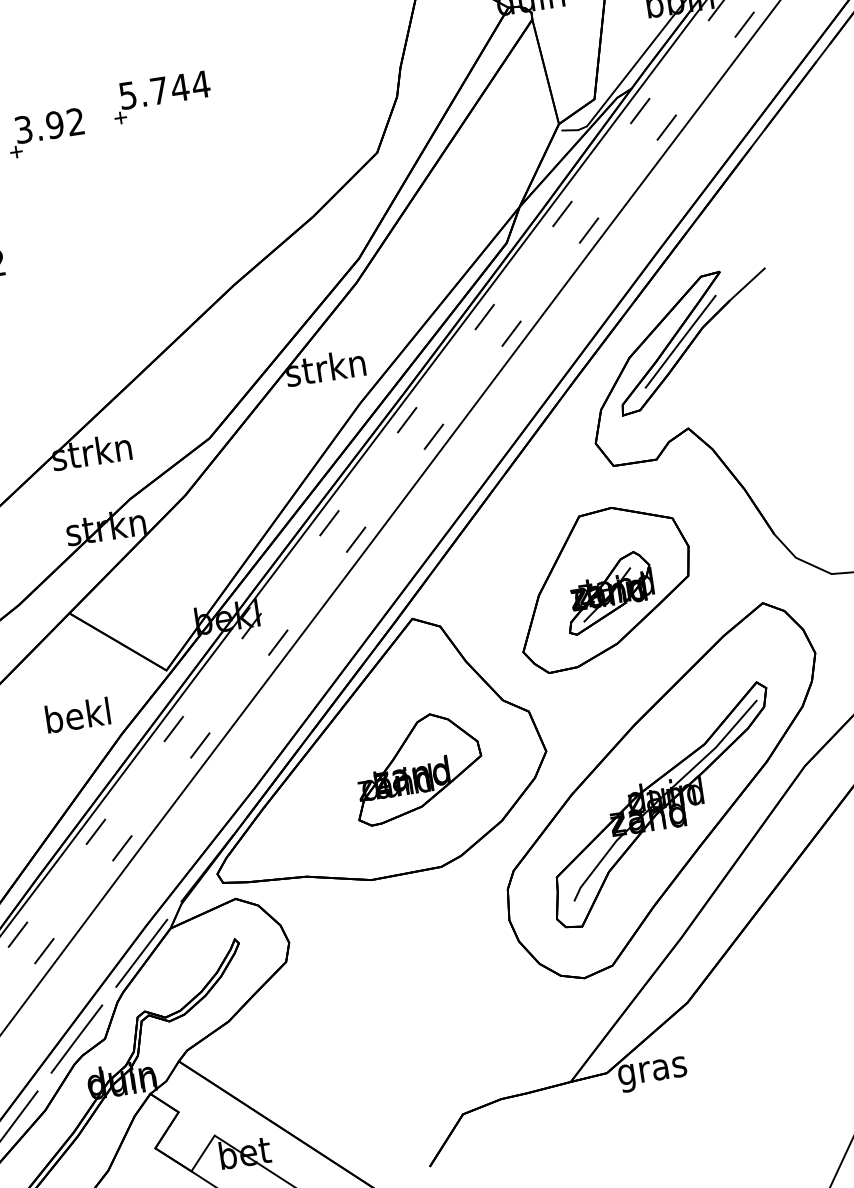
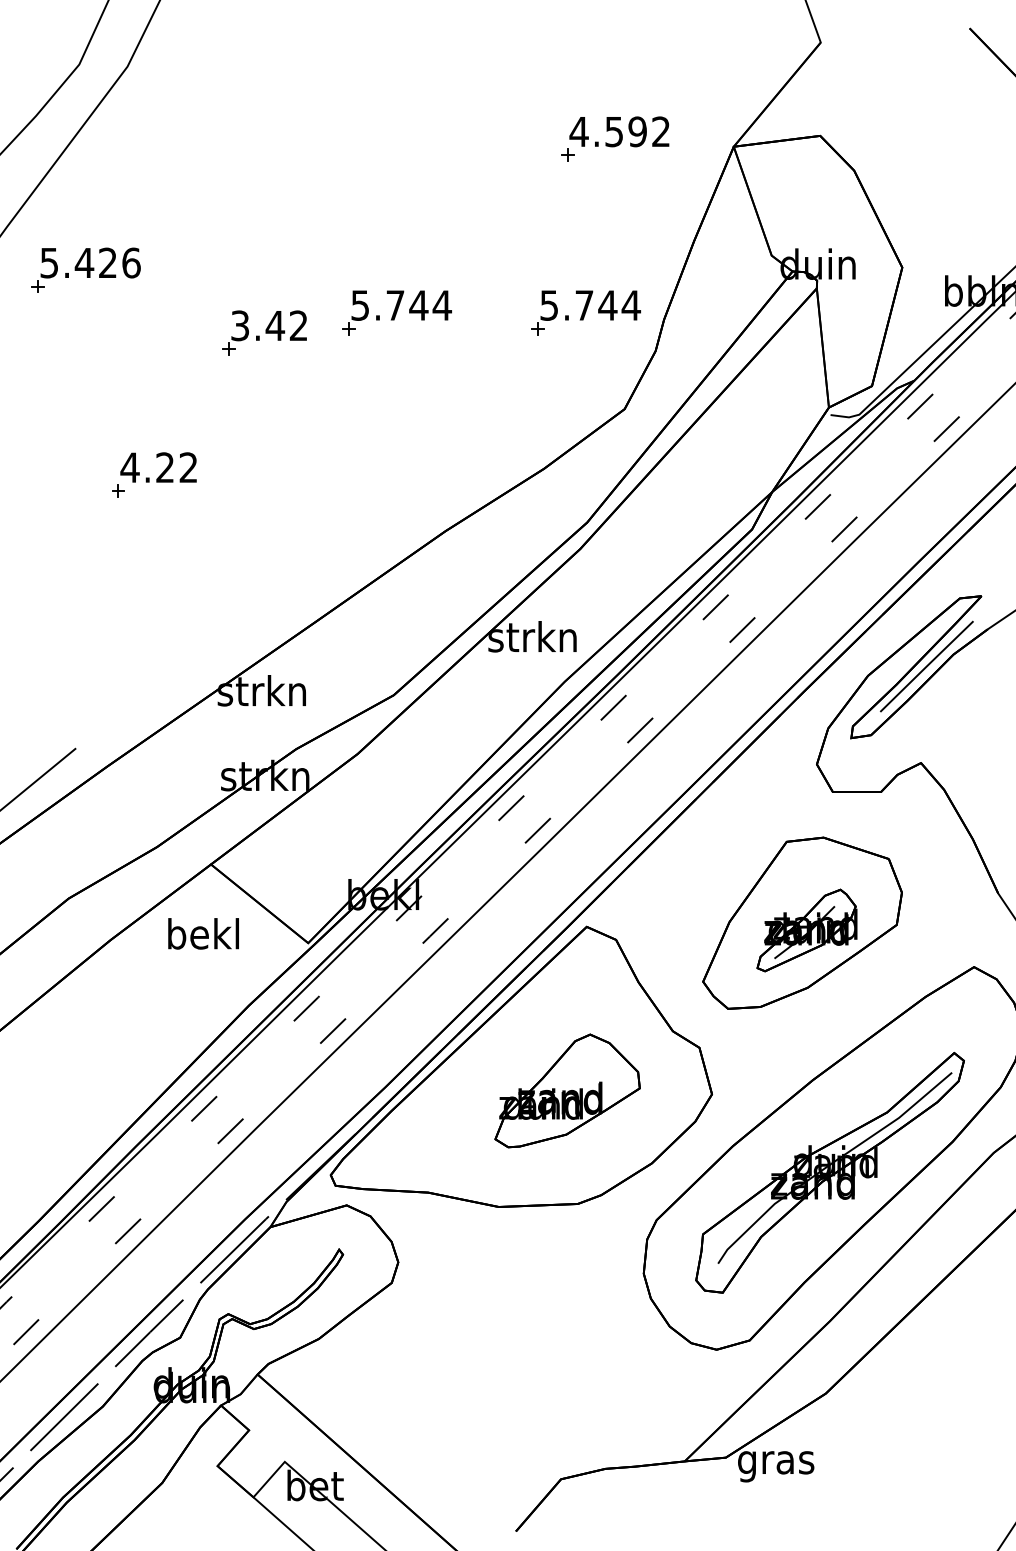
part: (329, 71) -> (585, 312), added
text: (55, 124) -> (275, 325), 3.92 -> 3.42
text: (77, 715) -> (203, 933), moved

